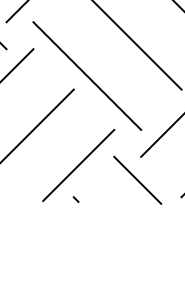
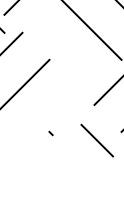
line: (87, 75) -> (58, 50), removed
line: (78, 165) -> (52, 110), removed
line: (138, 180) -> (97, 140), moved

